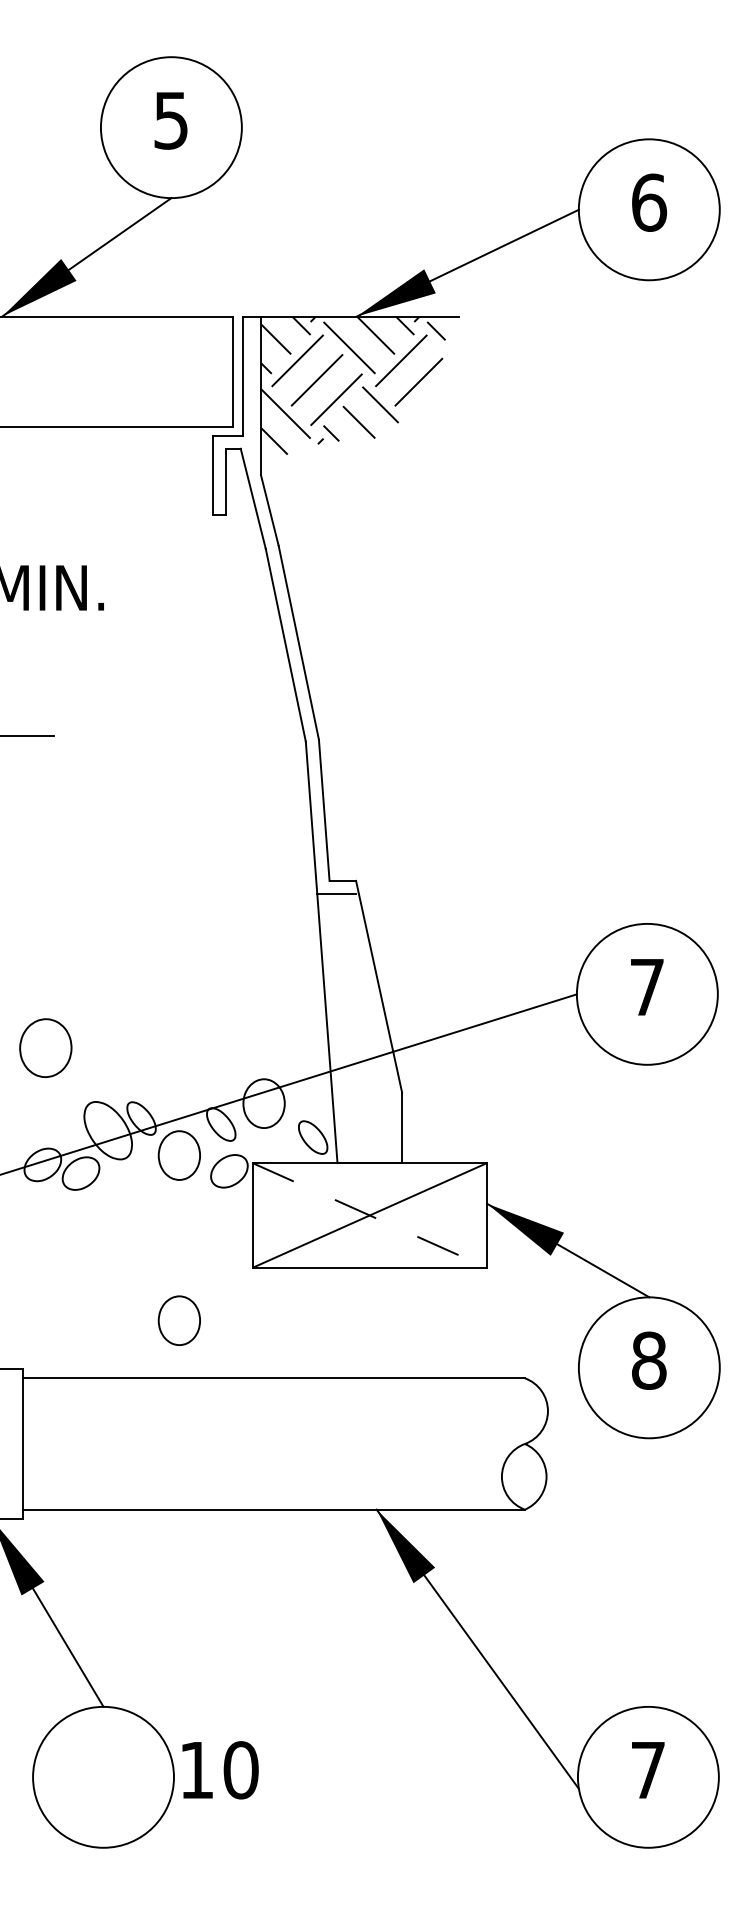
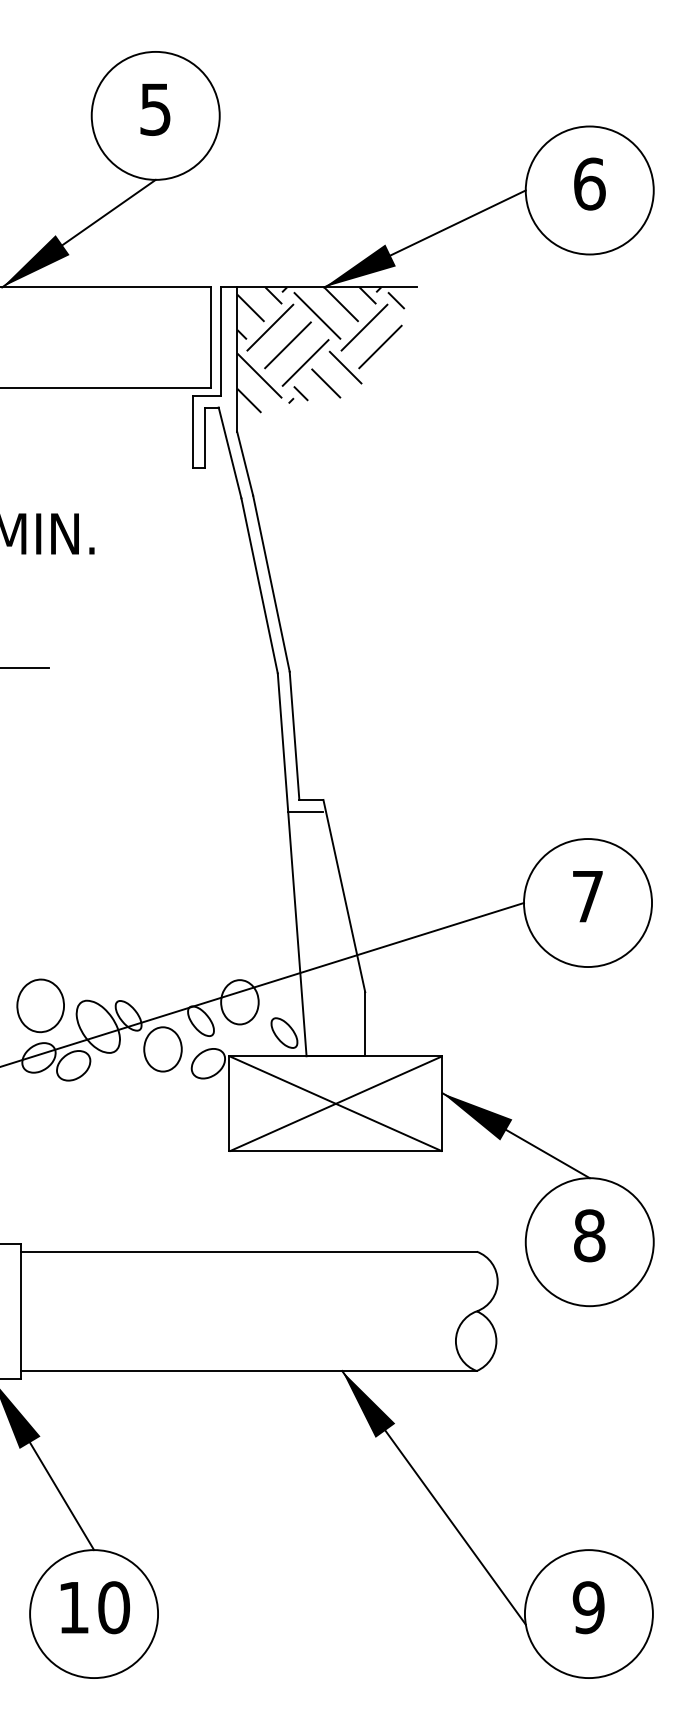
part: (45, 1047) -> (40, 1005), moved
line: (369, 1215) -> (335, 1103), dashed -> solid
part: (178, 1320) -> (162, 1199), removed
text: (219, 1770) -> (94, 1607), moved
text: (647, 1770) -> (588, 1607), 7 -> 9

